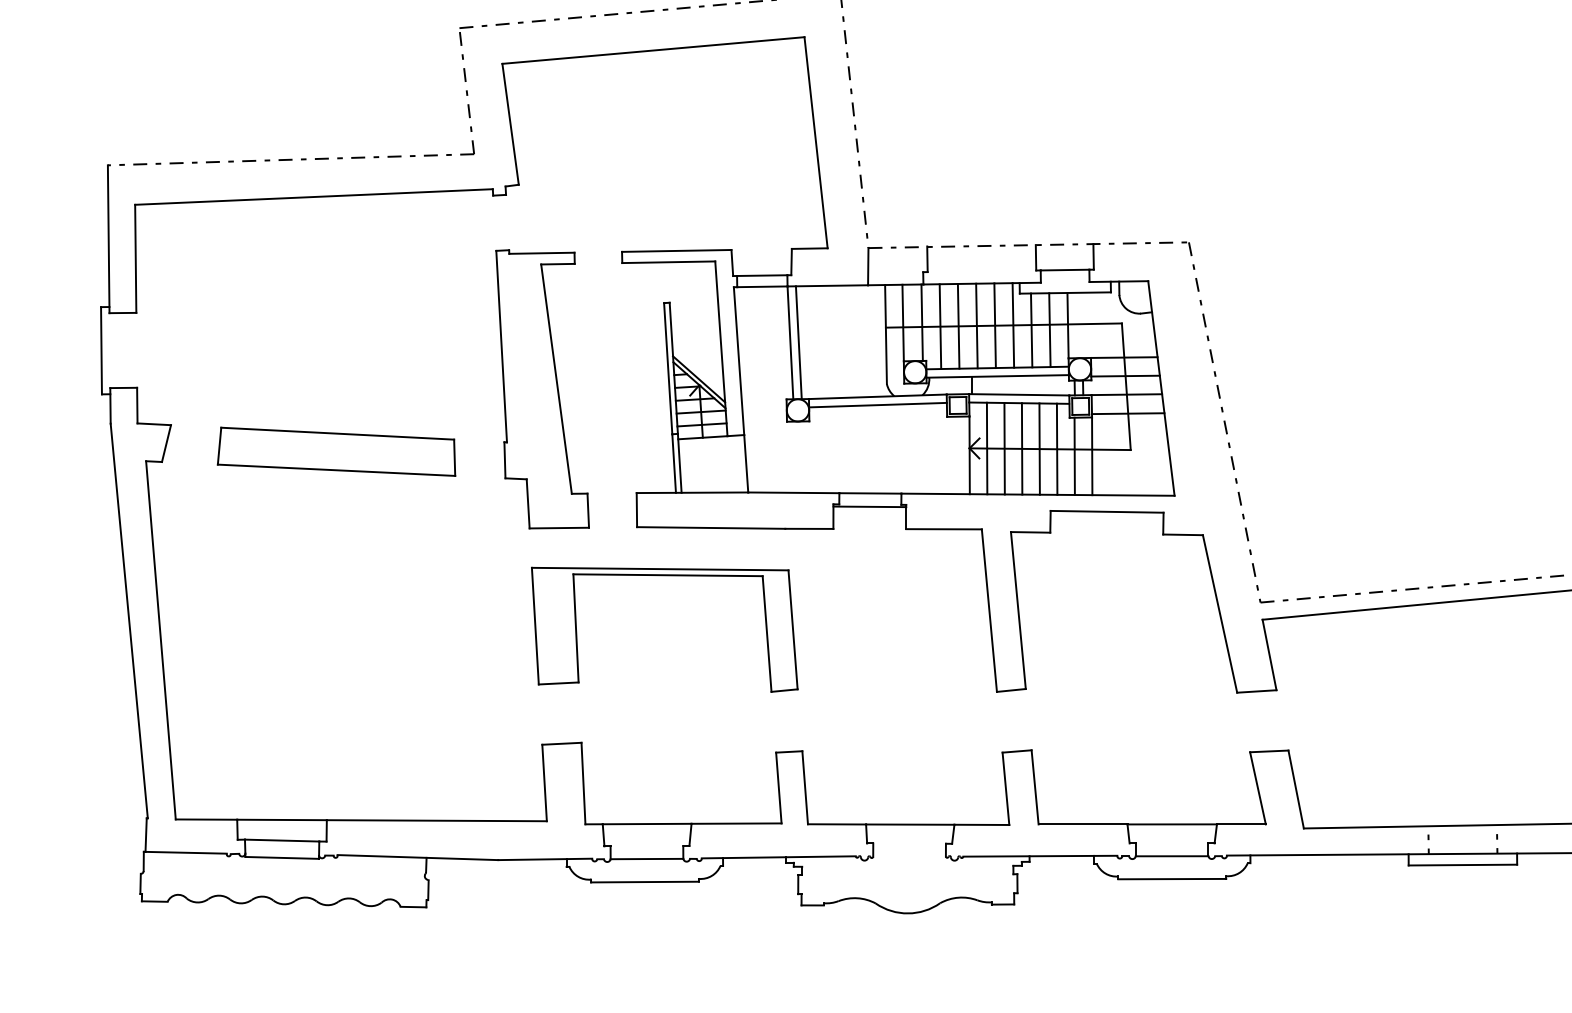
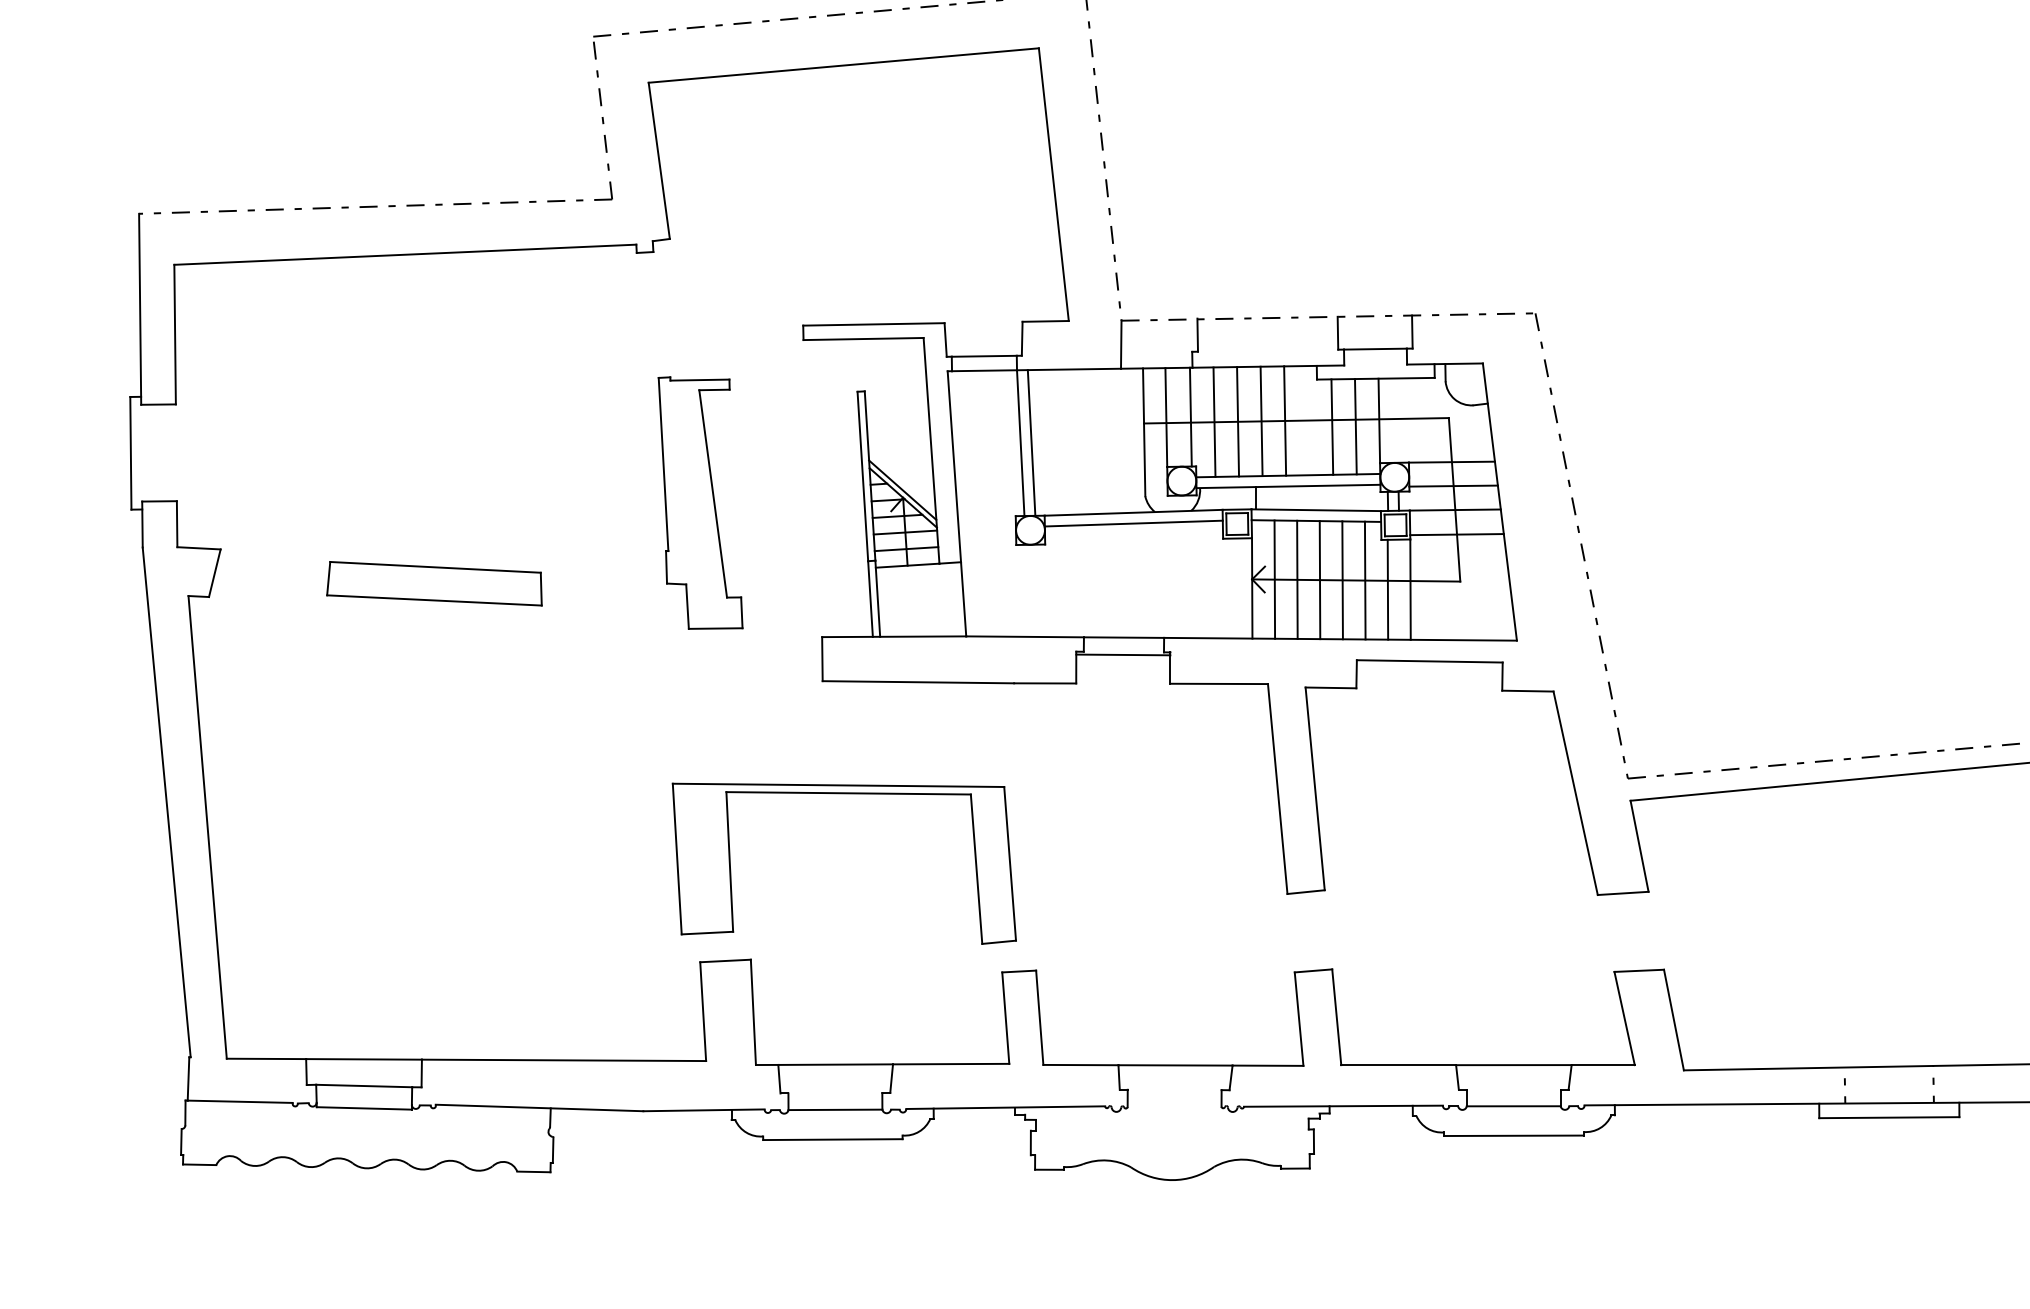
line: (1013, 325) -> (1308, 420), removed
part: (542, 388) -> (700, 502), size x0.7
part: (336, 451) -> (434, 583), size x0.7
part: (664, 576) -> (843, 794), moved

